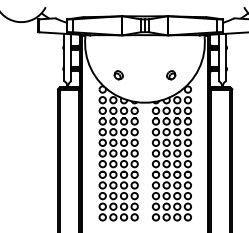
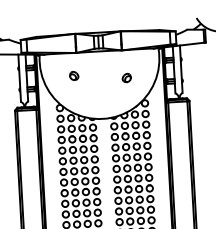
part: (118, 75) -> (73, 76), moved
part: (171, 75) -> (127, 78), moved

